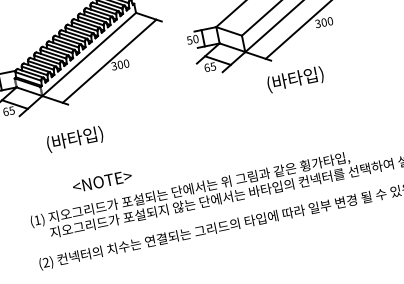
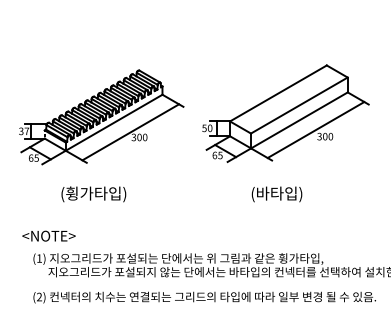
text: (294, 79) -> (276, 194), moved
text: (85, 137) -> (96, 194), (바타입) -> (휭가타입)
text: (101, 180) -> (48, 235), moved

